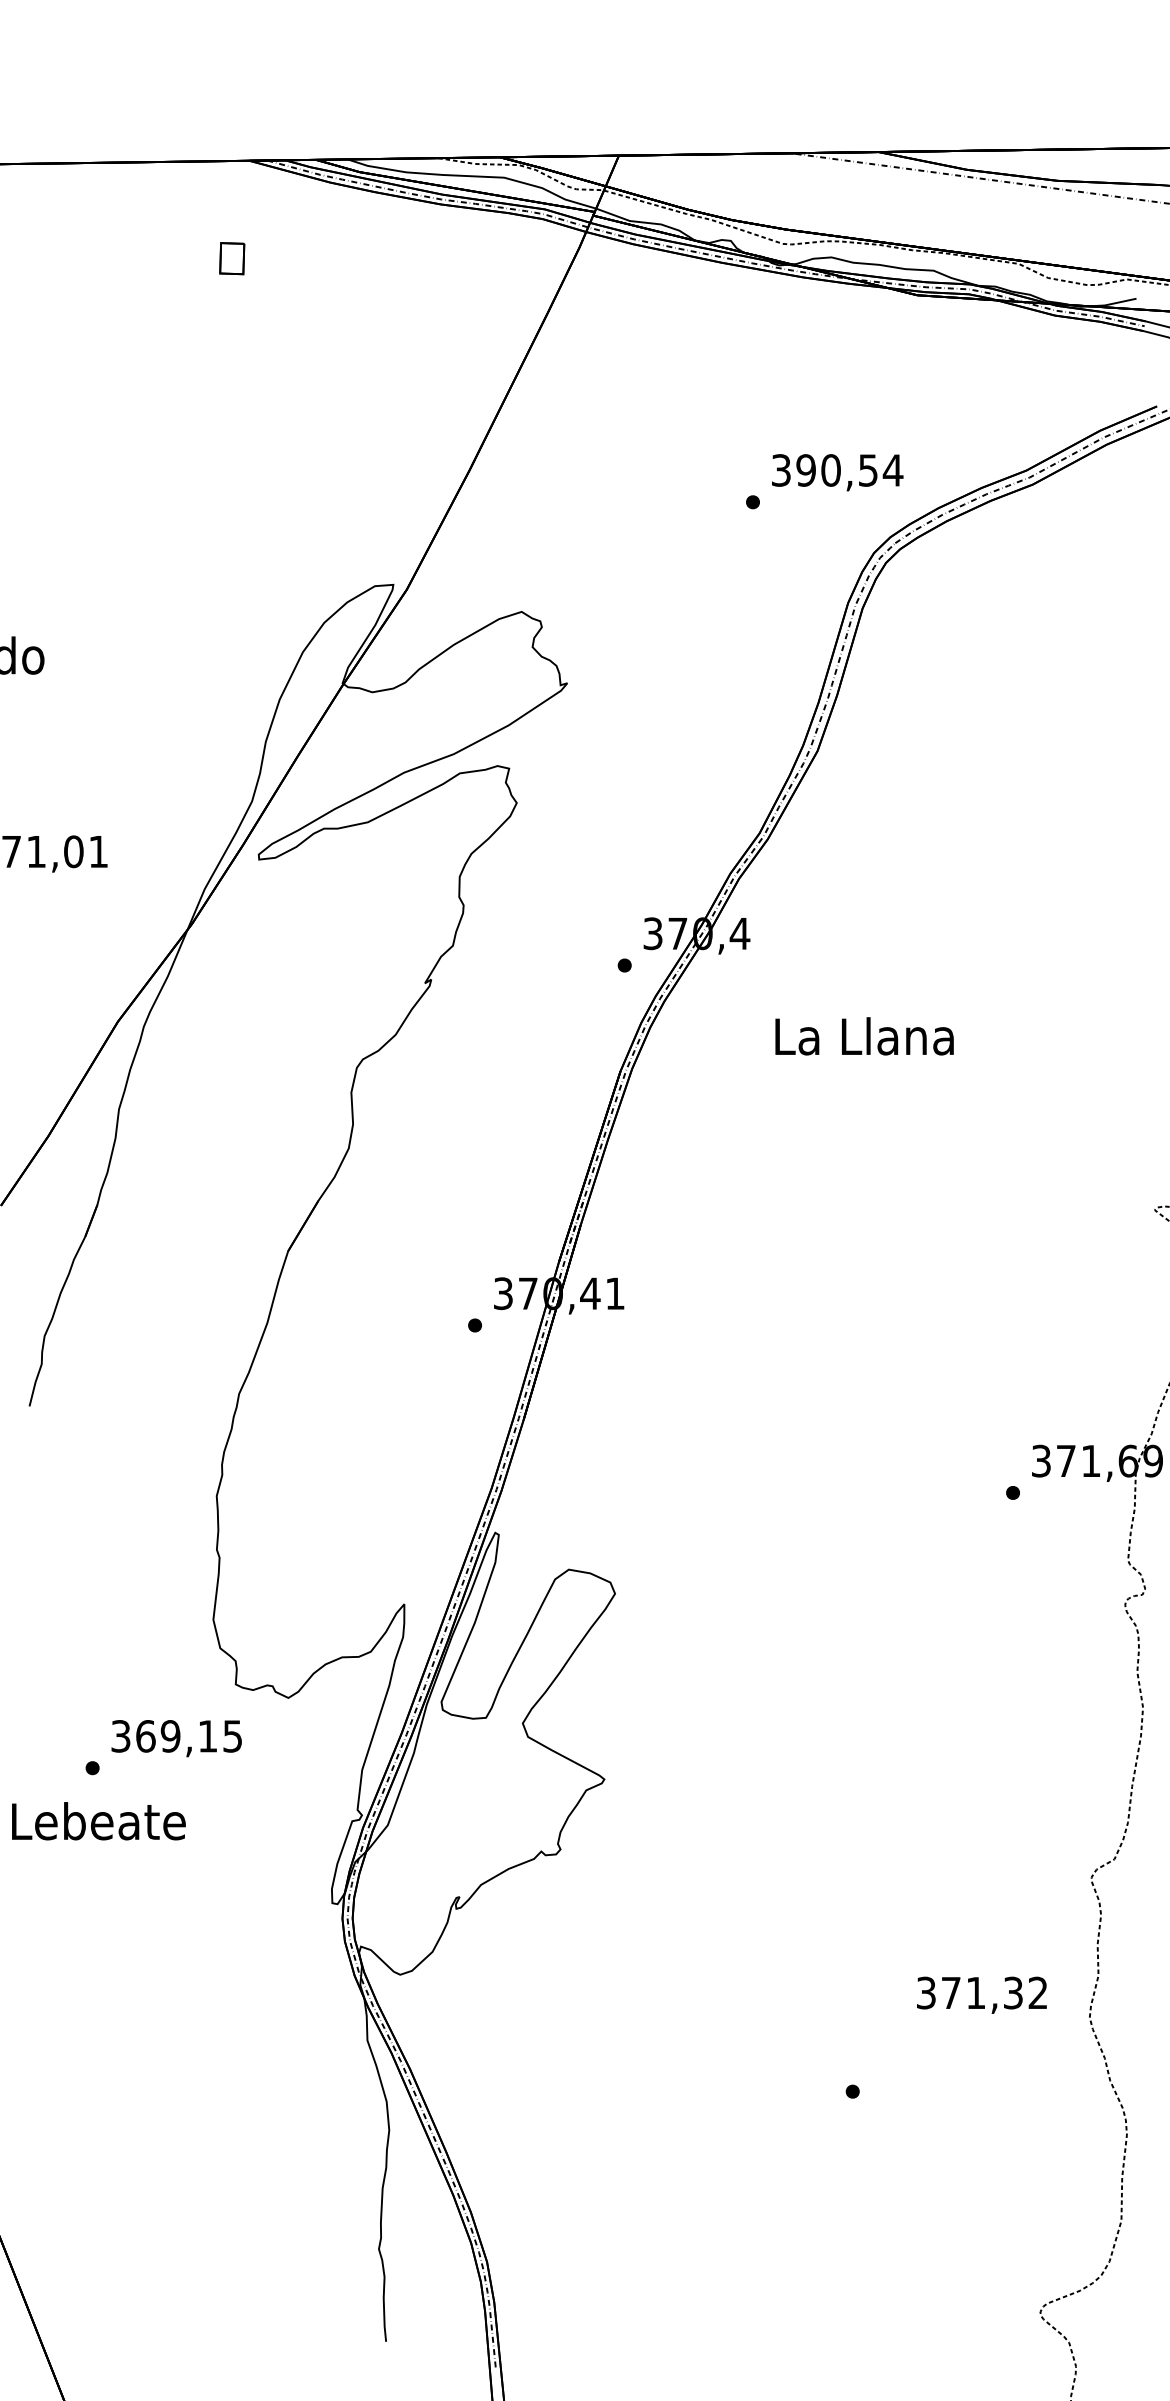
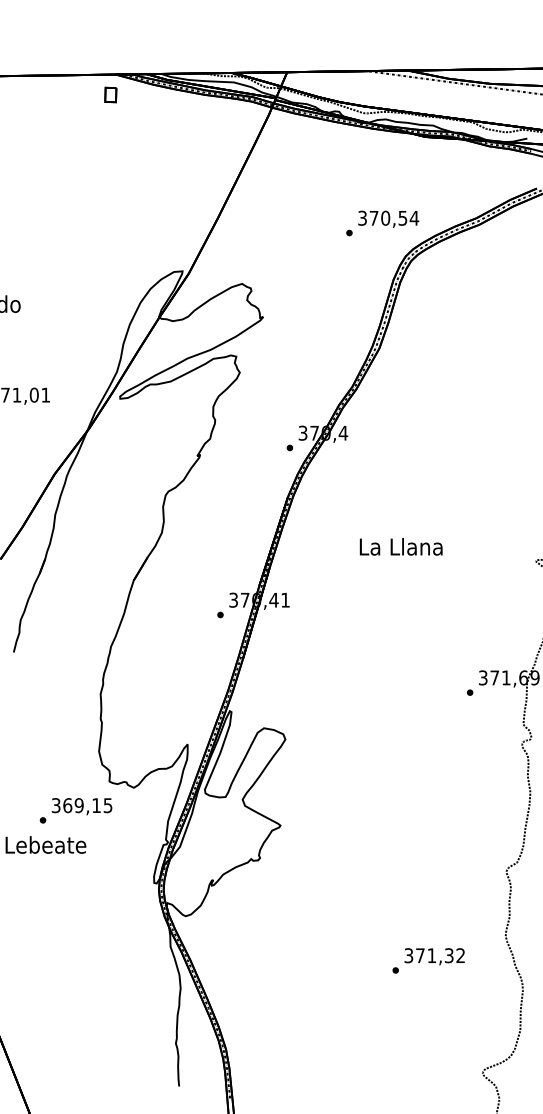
part: (231, 257) -> (110, 94), moved
text: (804, 468) -> (373, 217), 390,54 -> 370,54
text: (863, 1035) -> (400, 546), moved
text: (981, 1994) -> (434, 956), moved

